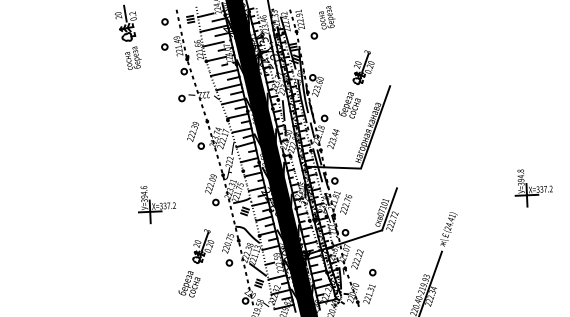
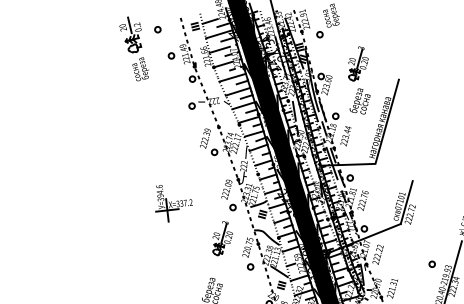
circle: (164, 21) -> (157, 29), moved
part: (363, 67) -> (358, 63), moved
part: (156, 205) -> (173, 203), moved
part: (203, 246) -> (222, 238), moved
circle: (372, 272) -> (431, 264), moved

